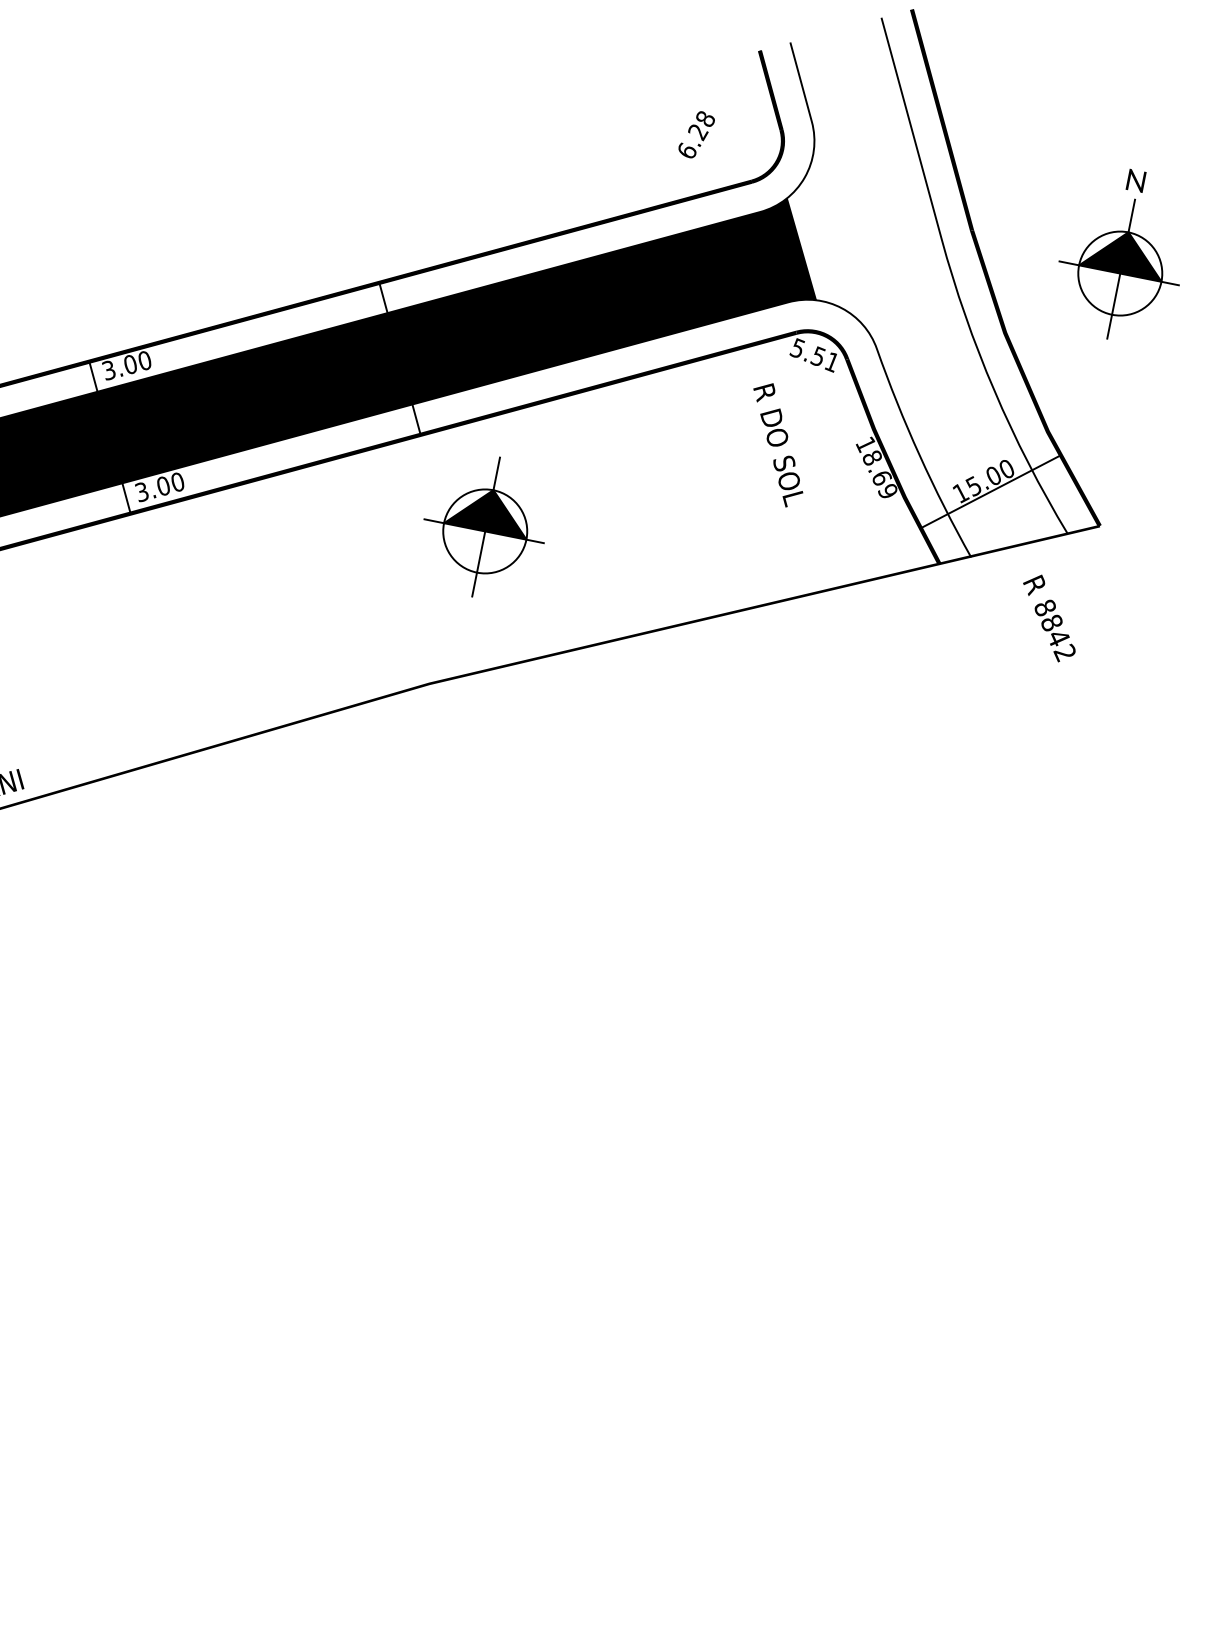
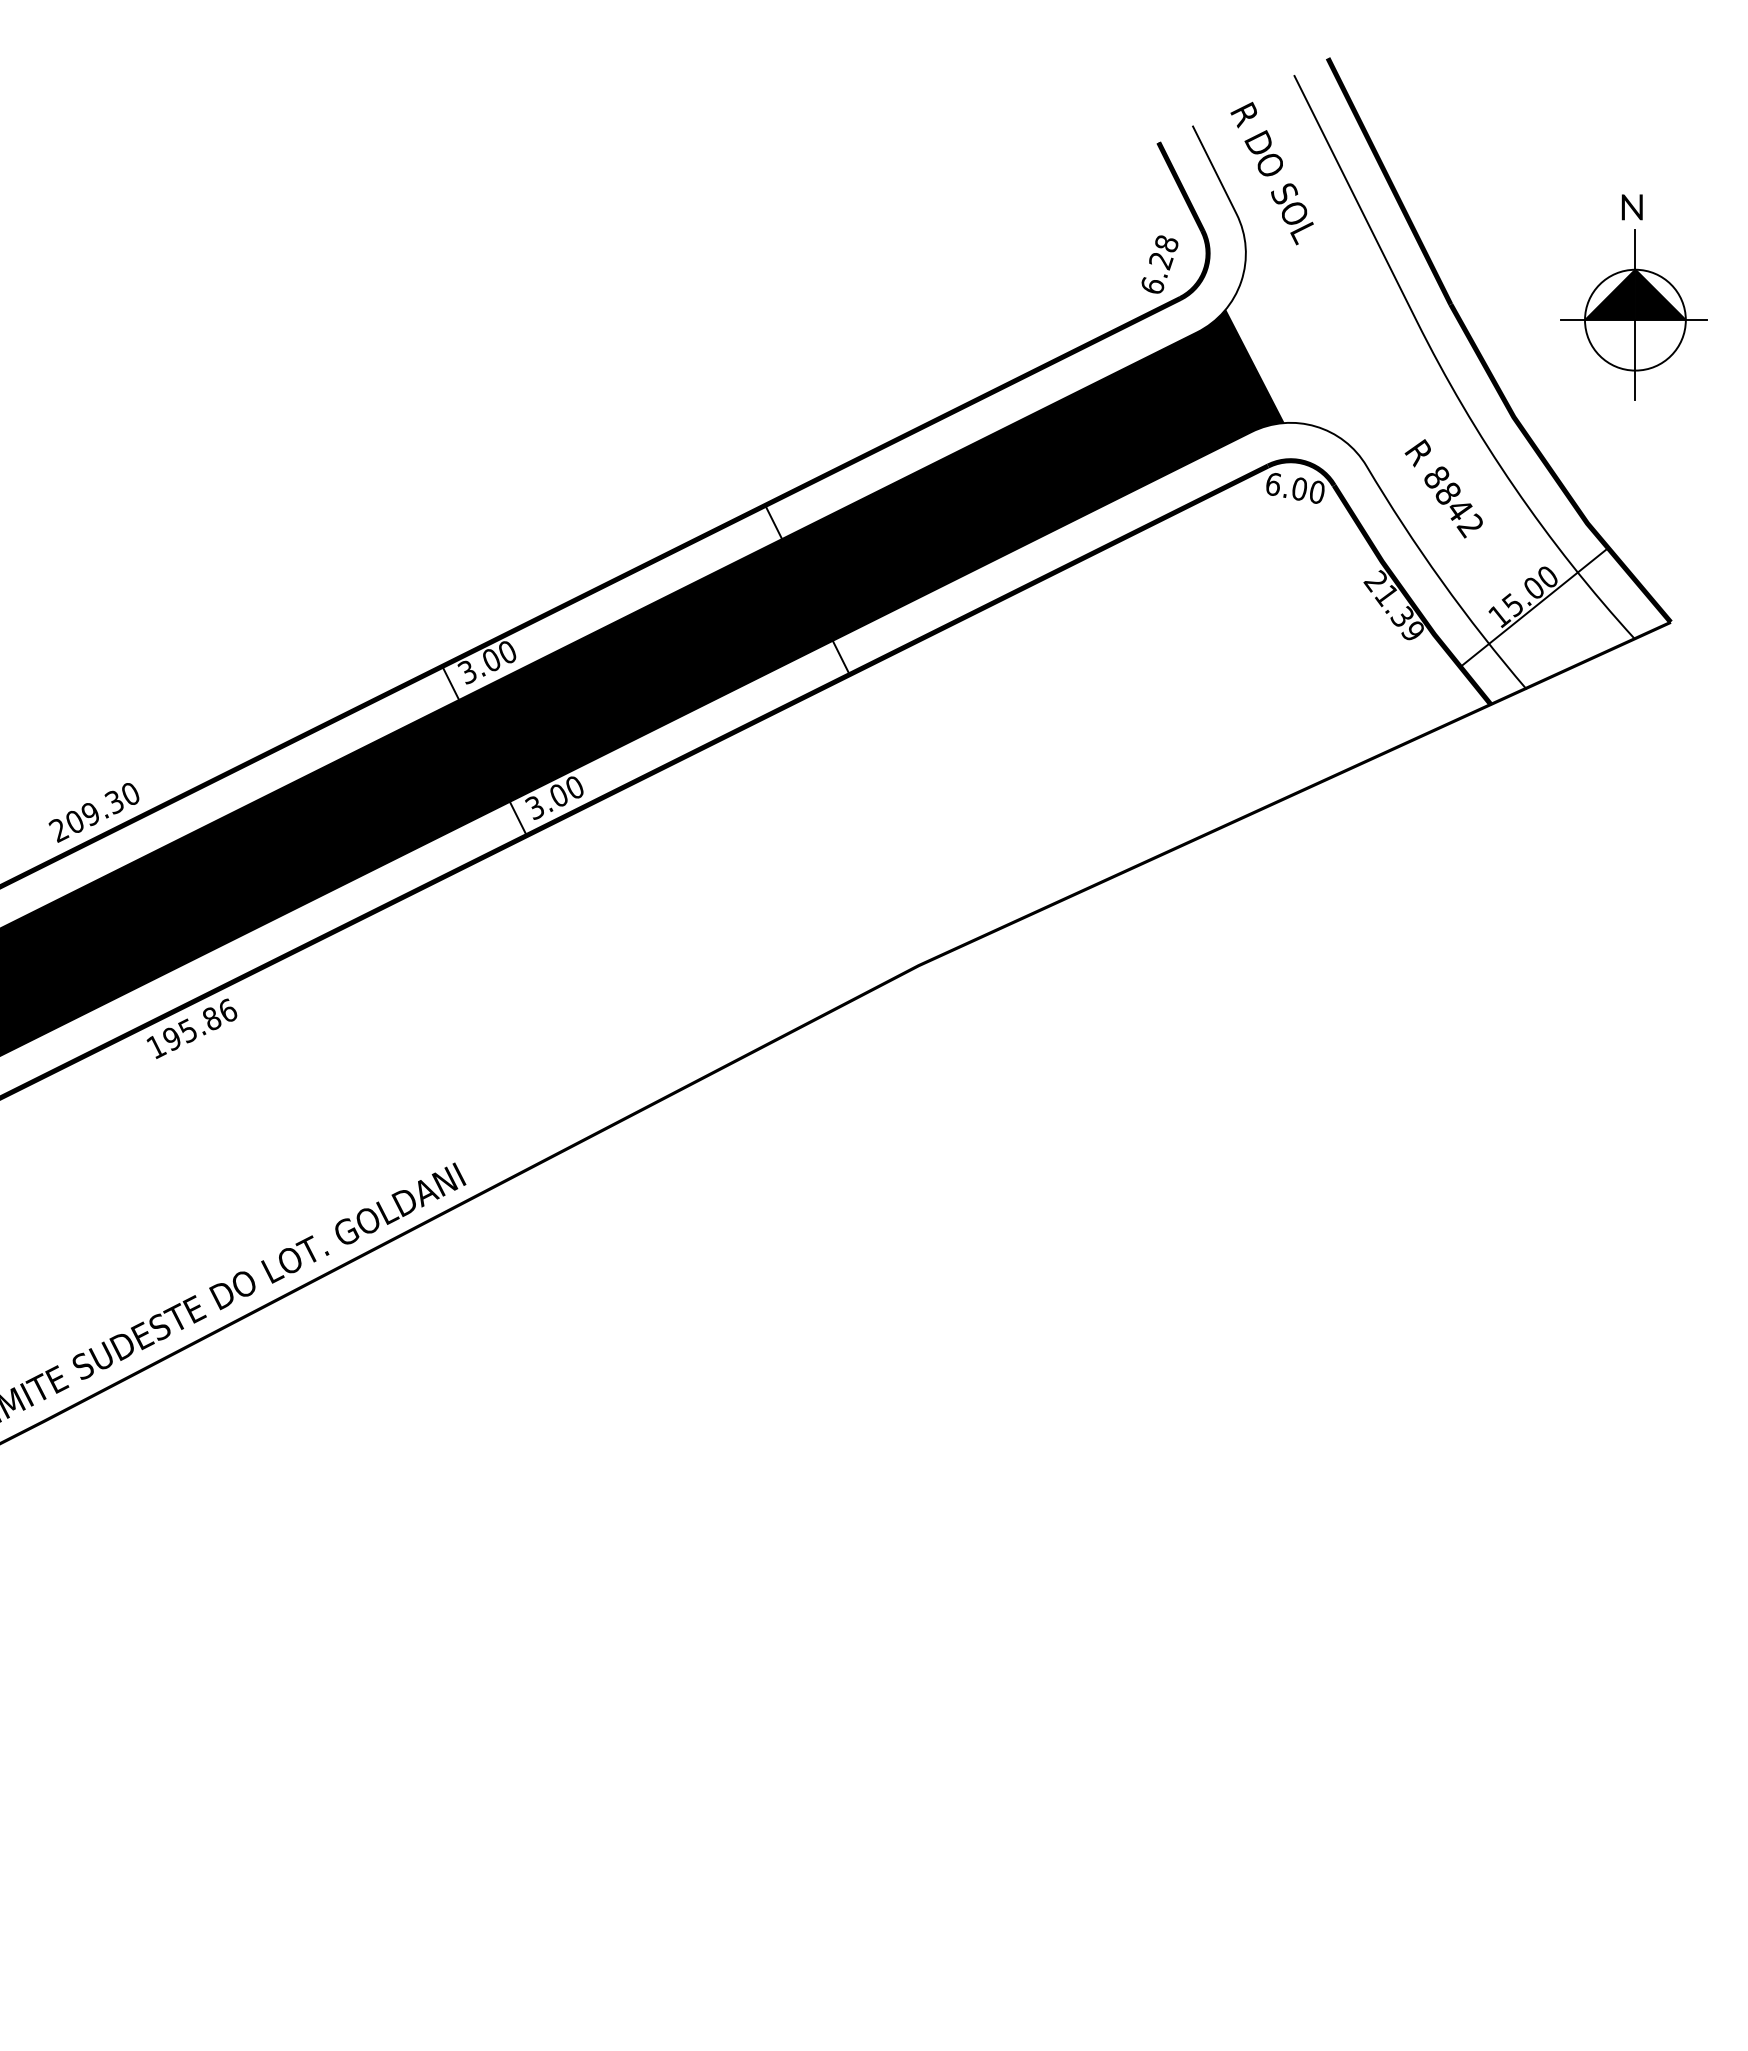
text: (696, 134) -> (1159, 264), moved
text: (814, 355) -> (1294, 488), 5.51 -> 6.00
text: (776, 444) -> (1271, 173), moved
text: (873, 460) -> (1388, 598), 18.69 -> 21.39
part: (484, 526) -> (946, 767), removed
text: (1048, 618) -> (1443, 488), moved

